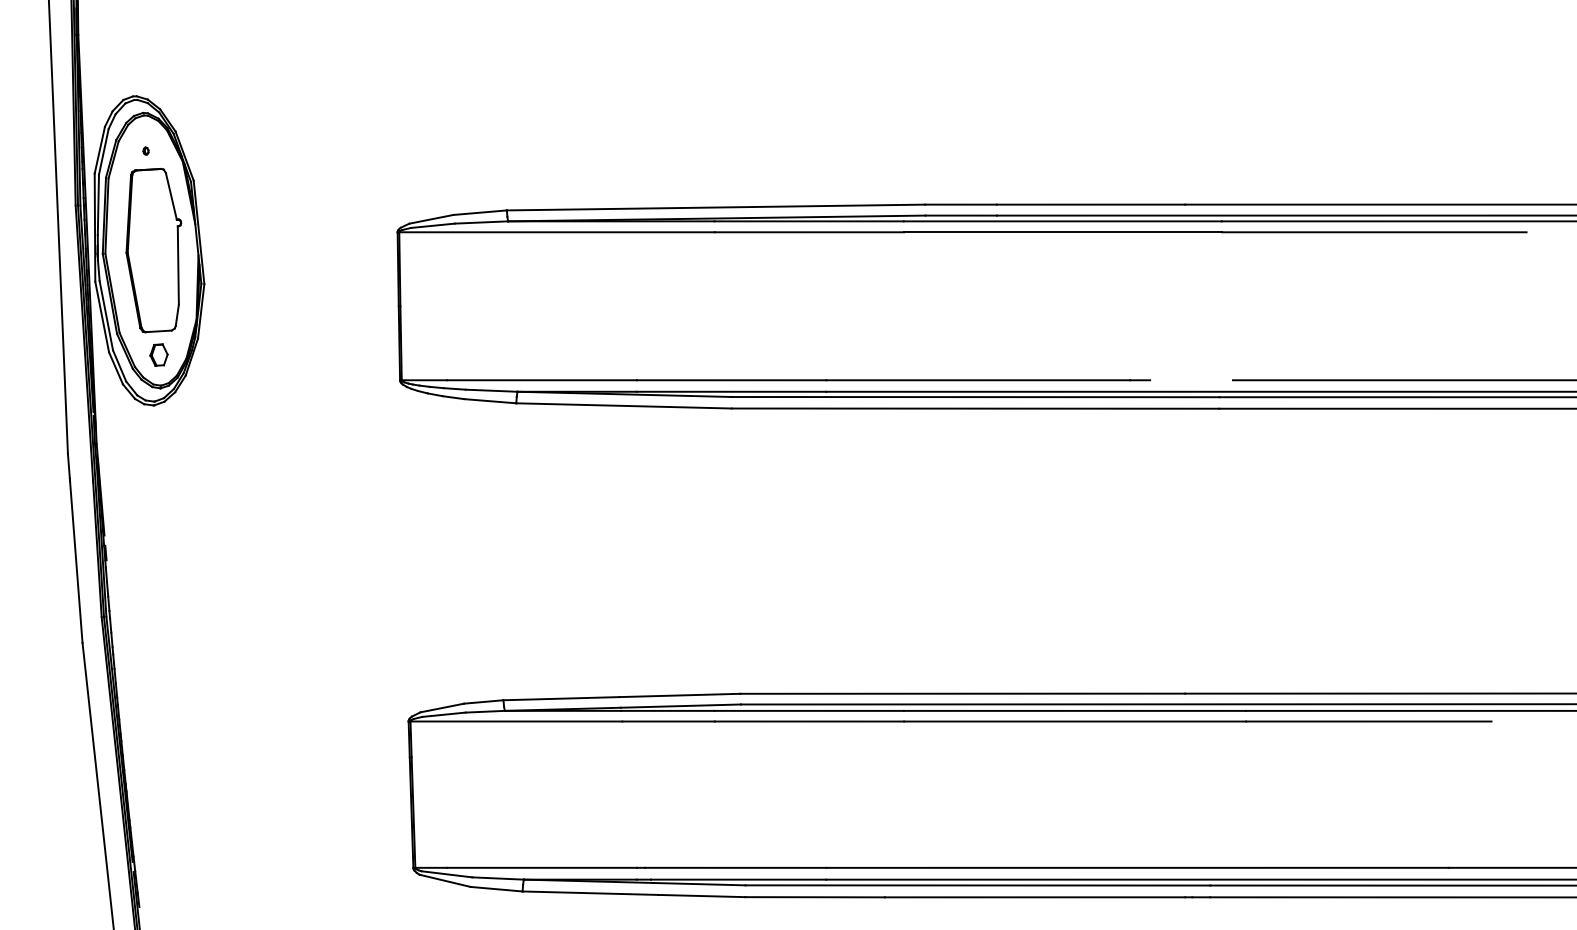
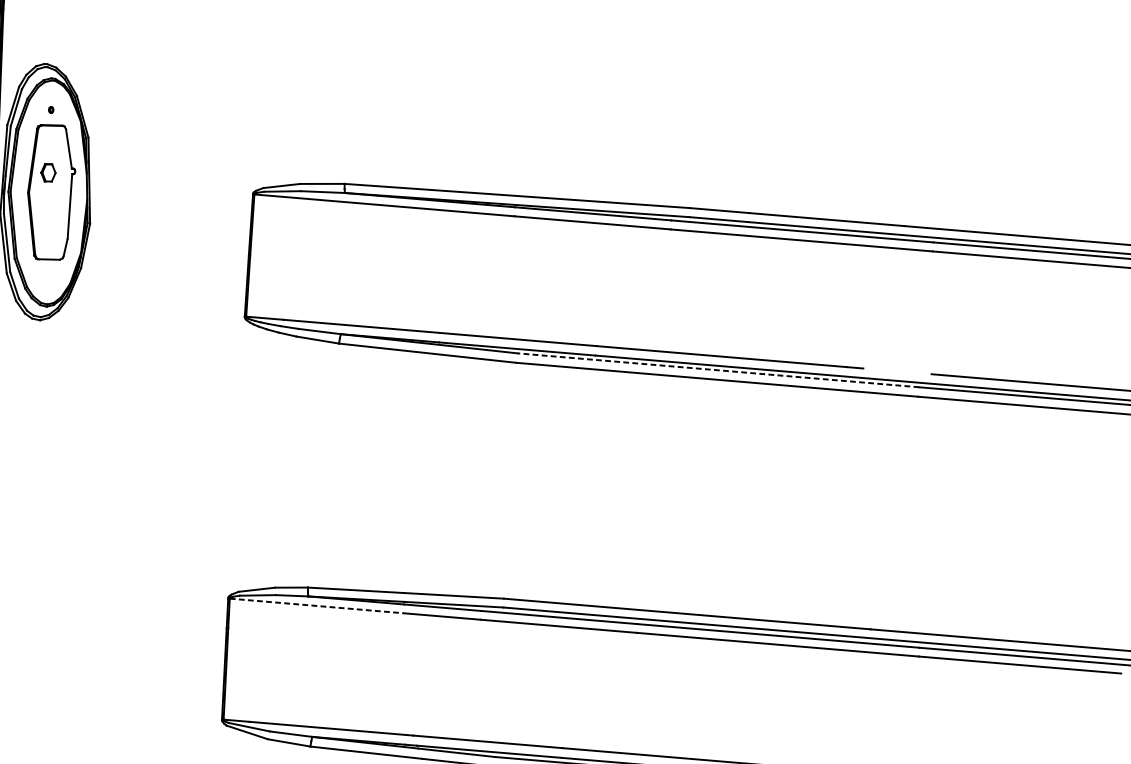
part: (158, 354) -> (48, 172), moved
line: (975, 397) -> (718, 370), solid -> dashed
line: (516, 721) -> (317, 605), solid -> dashed

